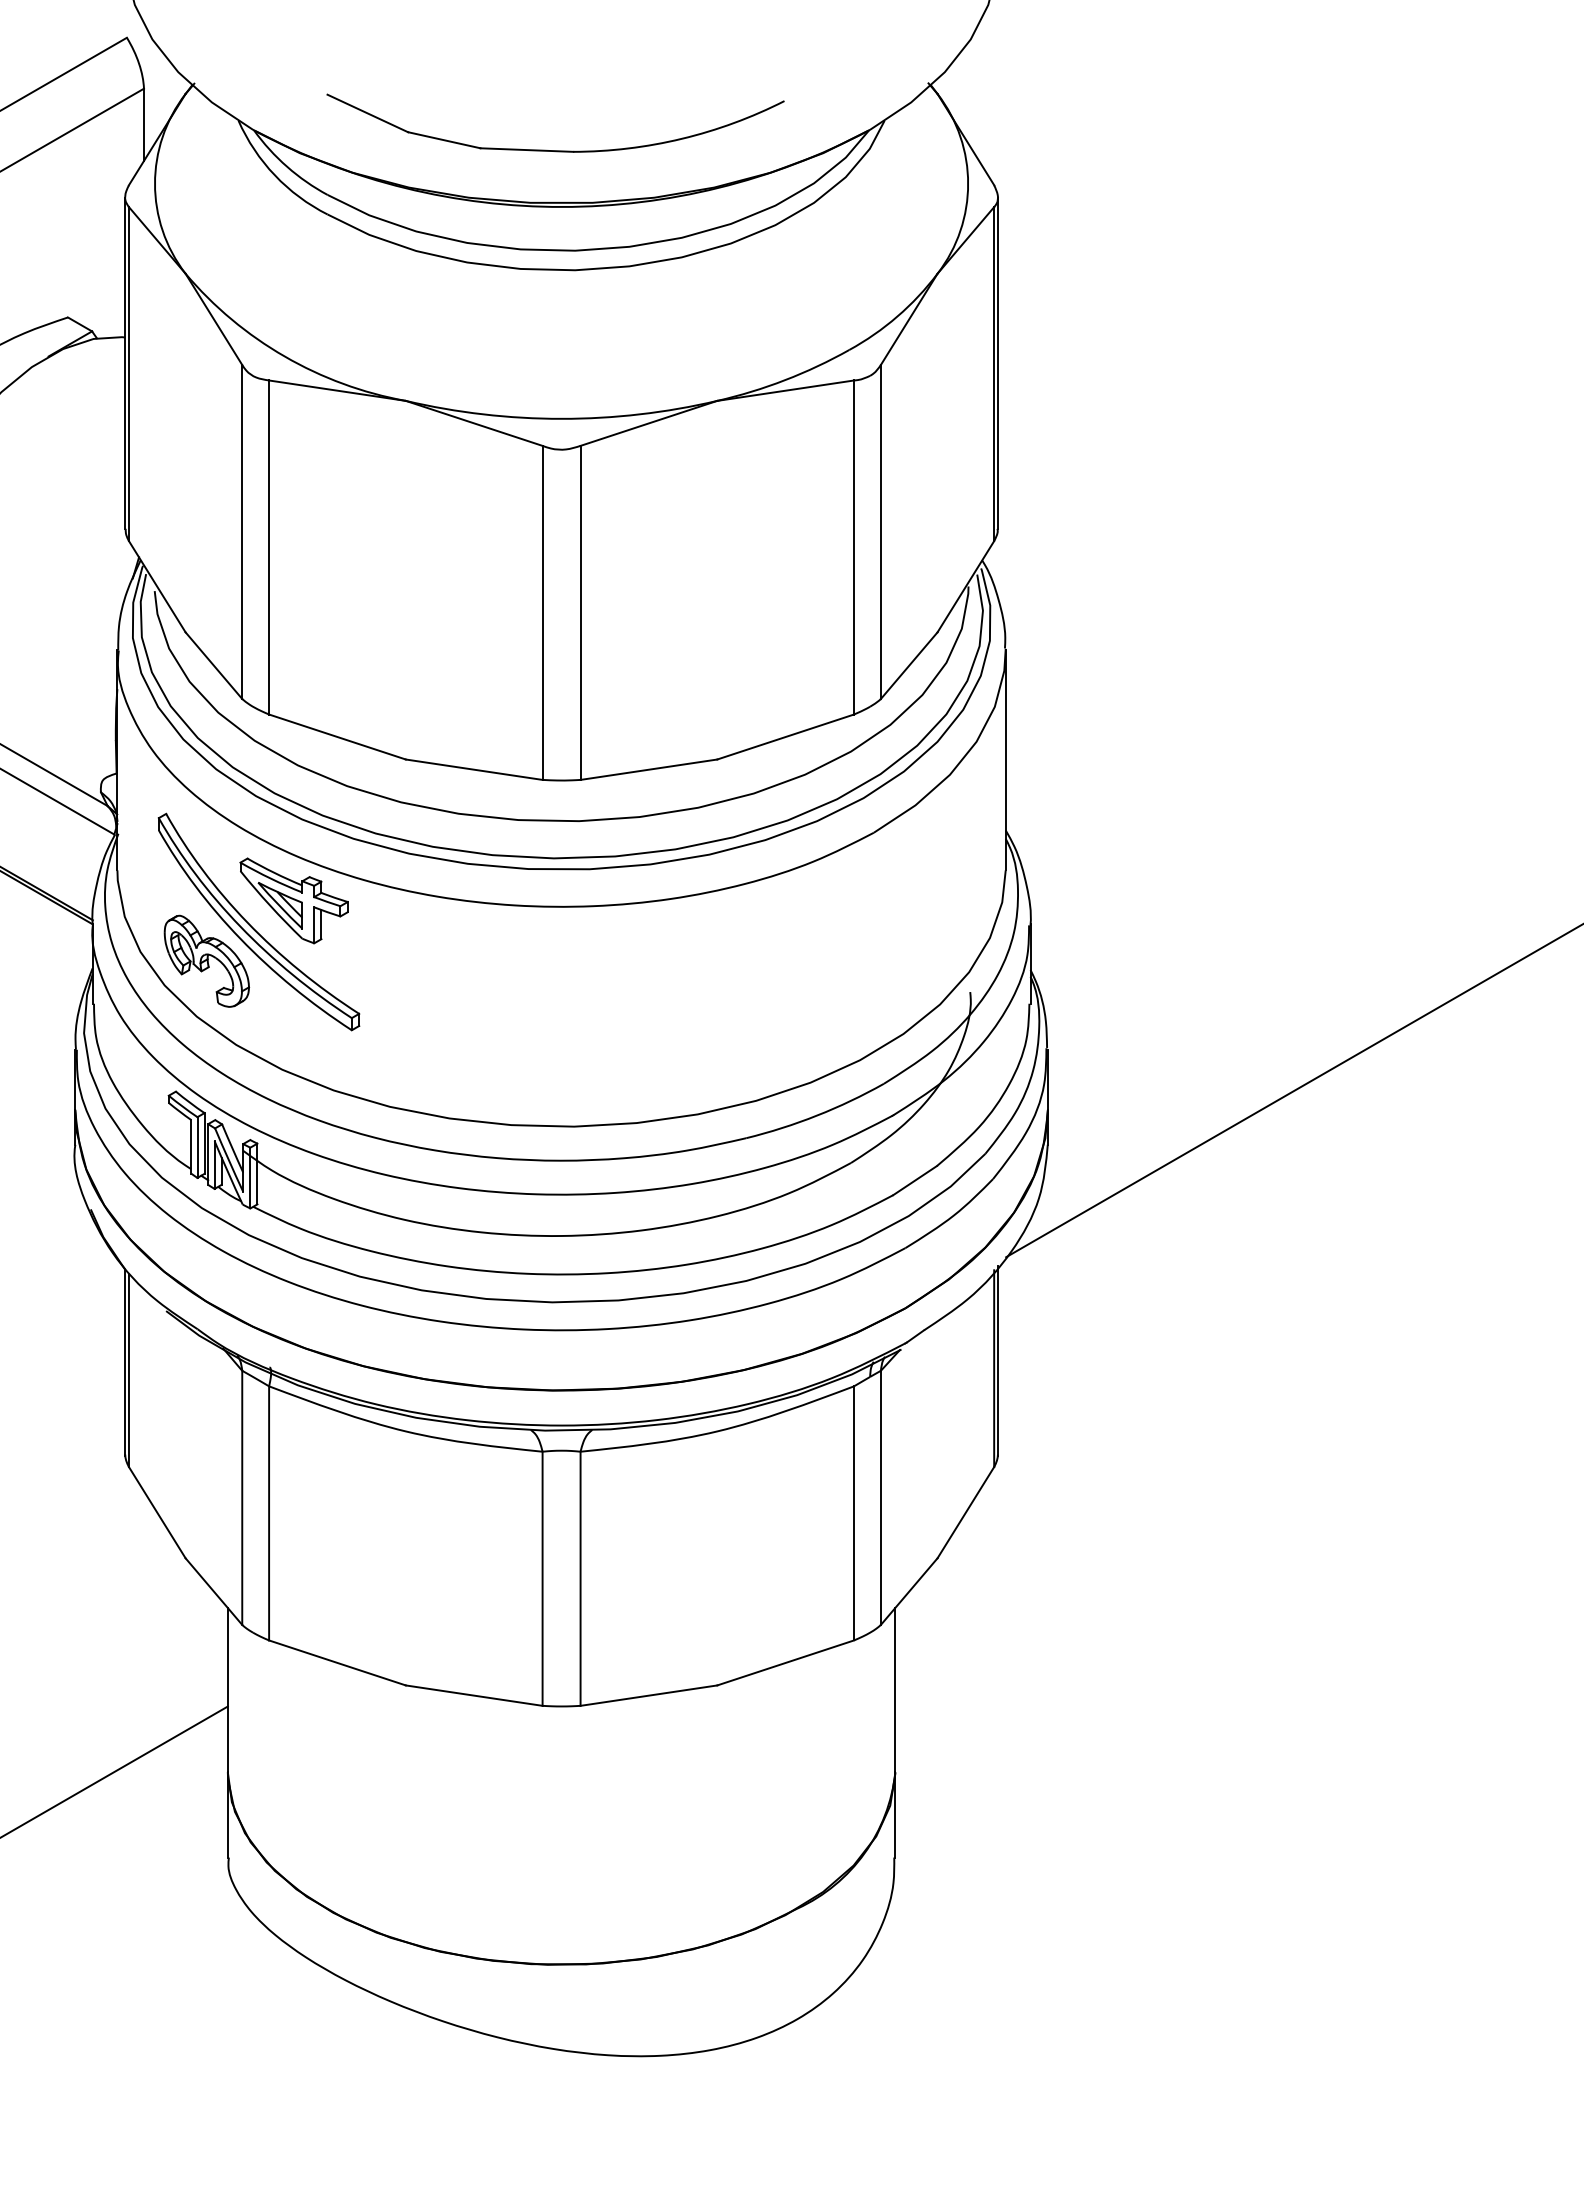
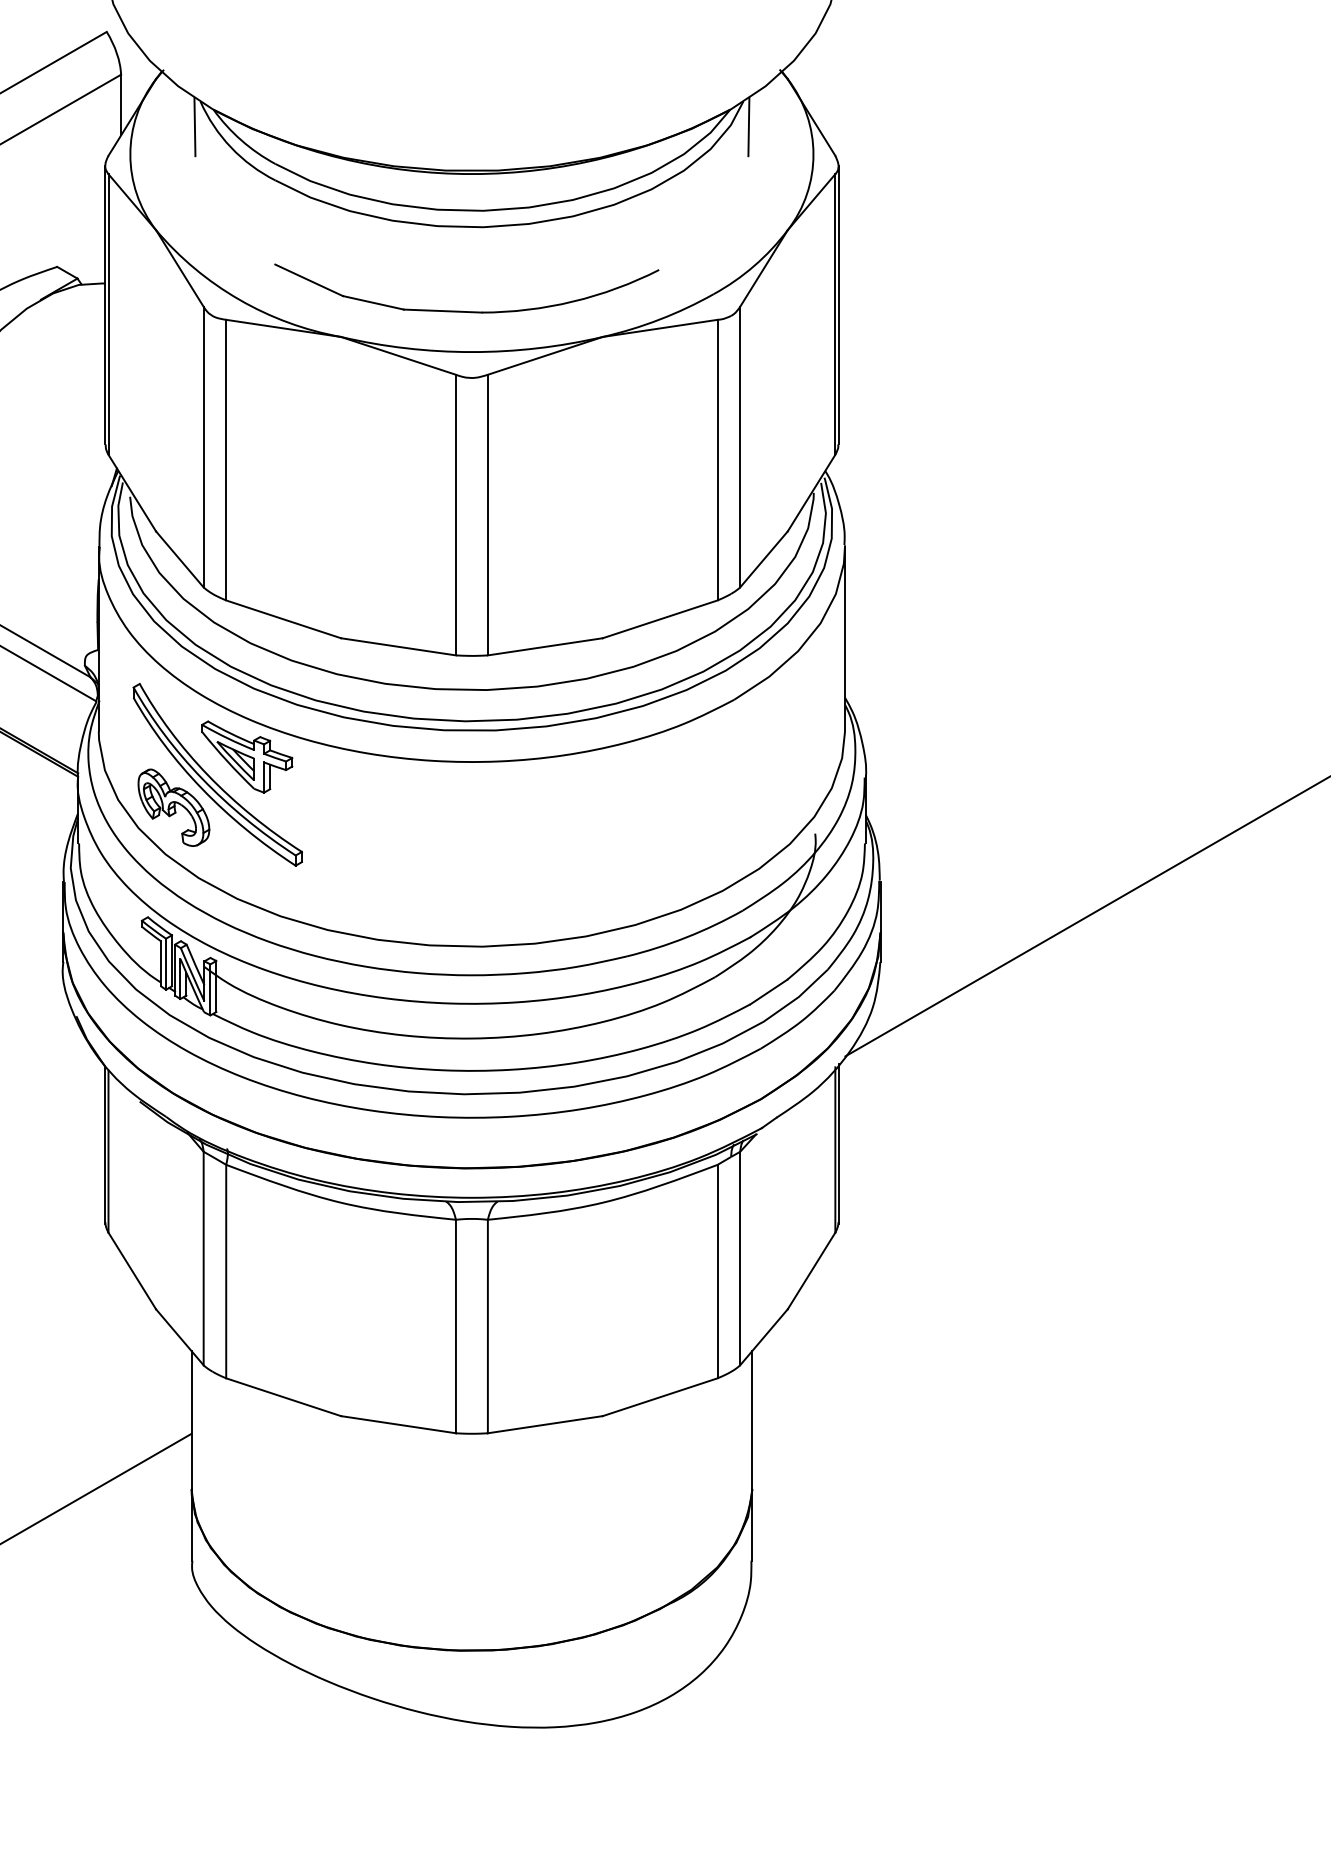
line: (231, 150) -> (194, 126), added
part: (555, 150) -> (466, 311), moved
line: (890, 150) -> (748, 126), added

